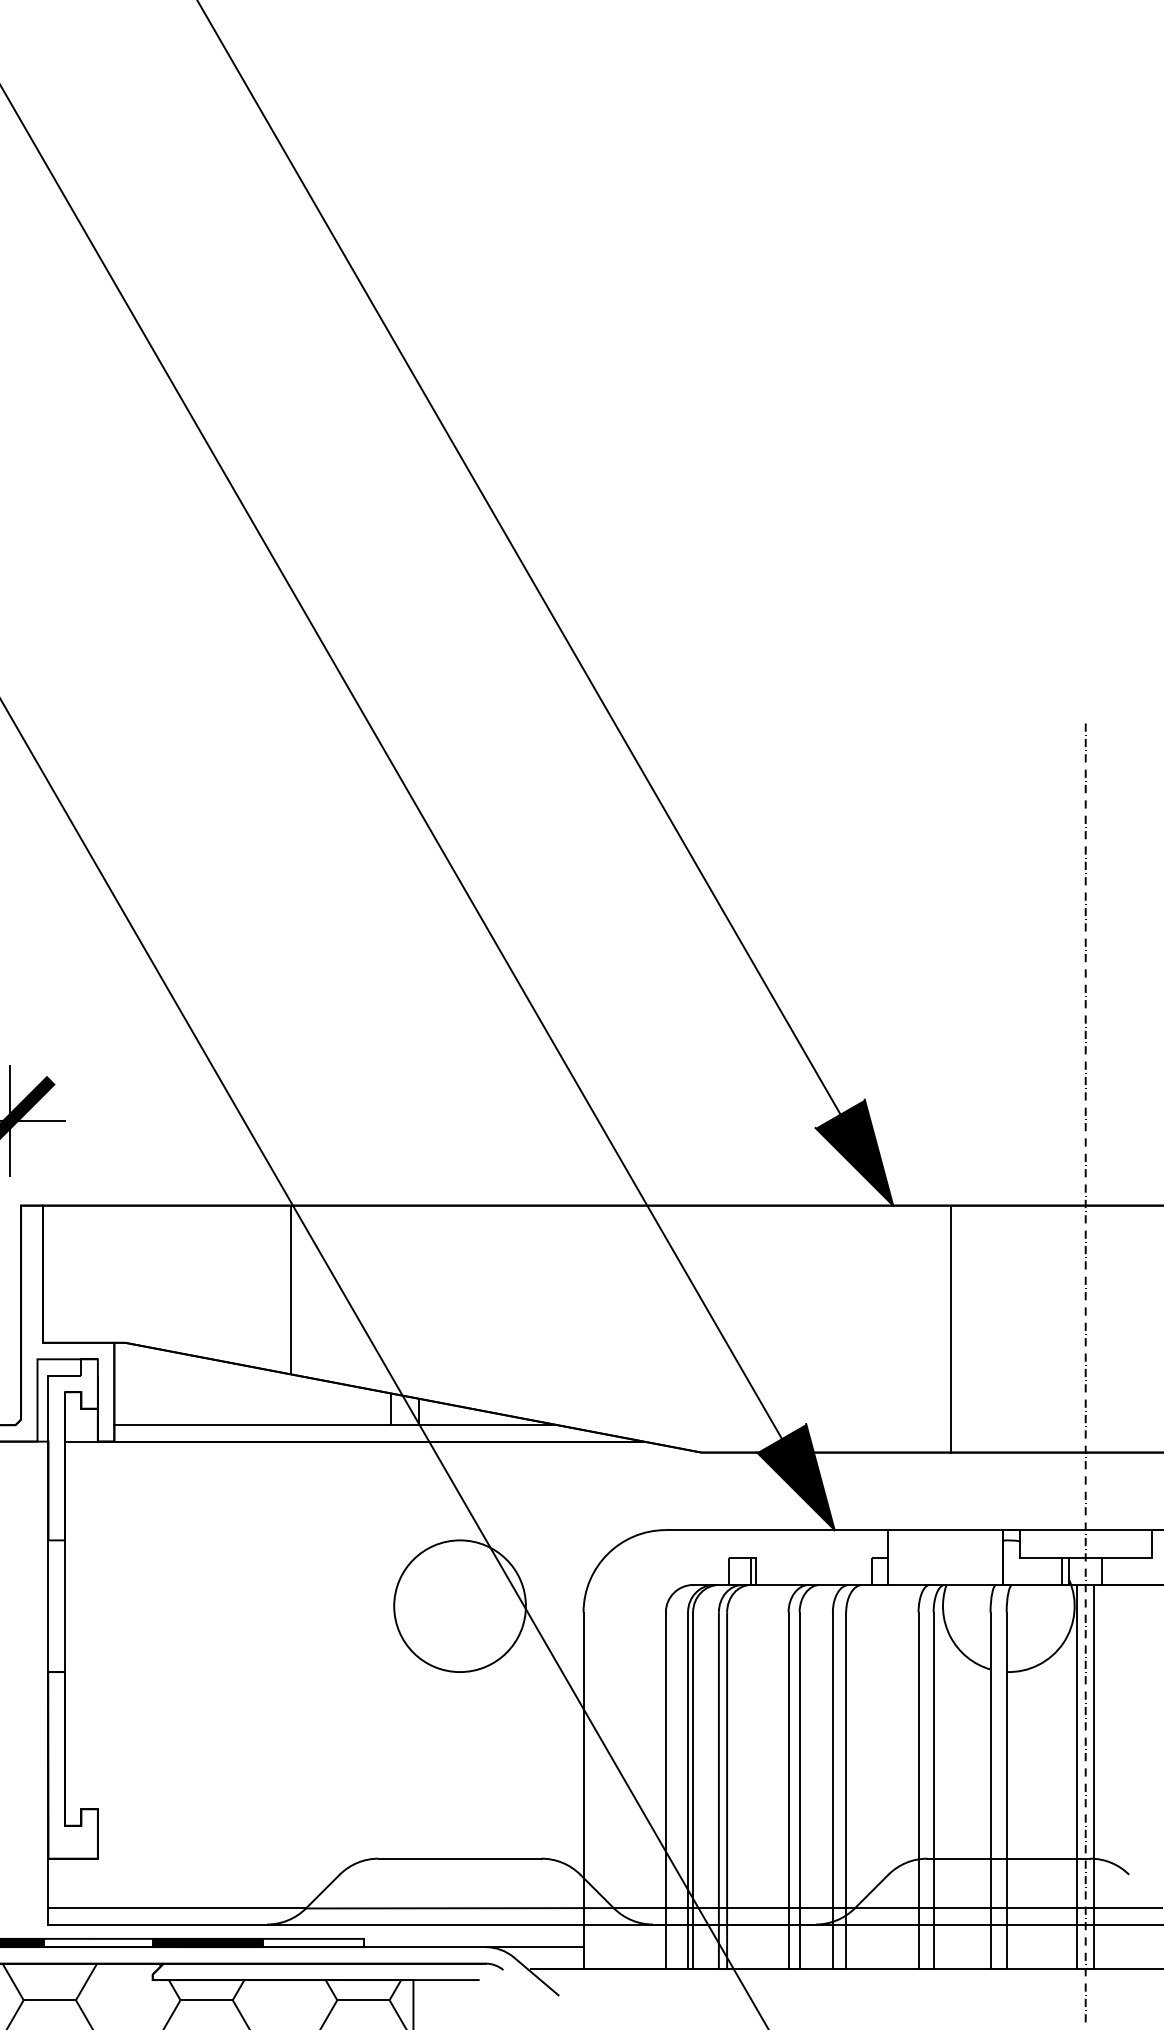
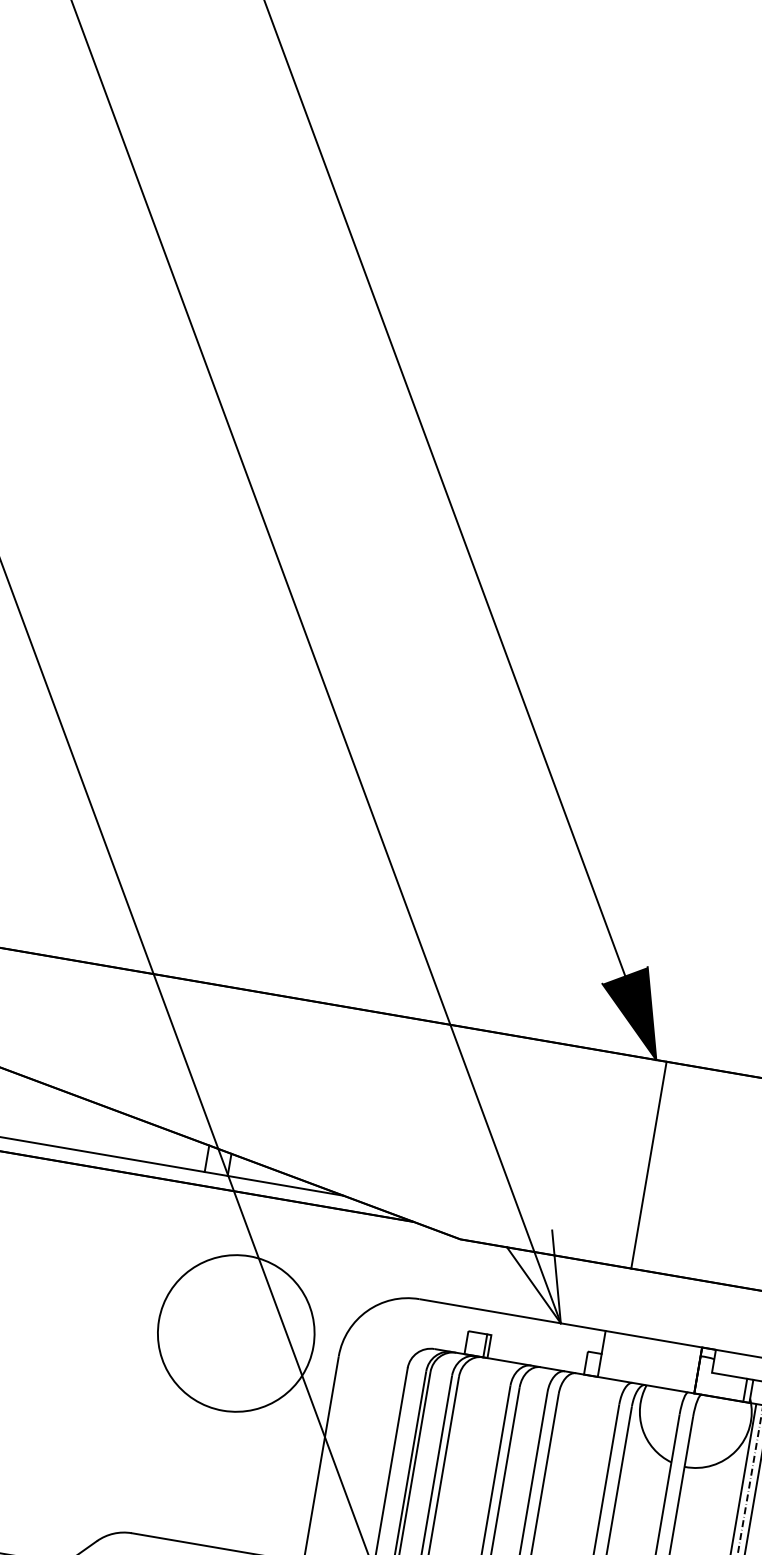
line: (290, 1289) -> (139, 1043), removed
line: (950, 1328) -> (649, 1164), moved
fill: (795, 1477) -> (535, 1273), removed
circle: (459, 1606) -> (235, 1333), size x1.4

